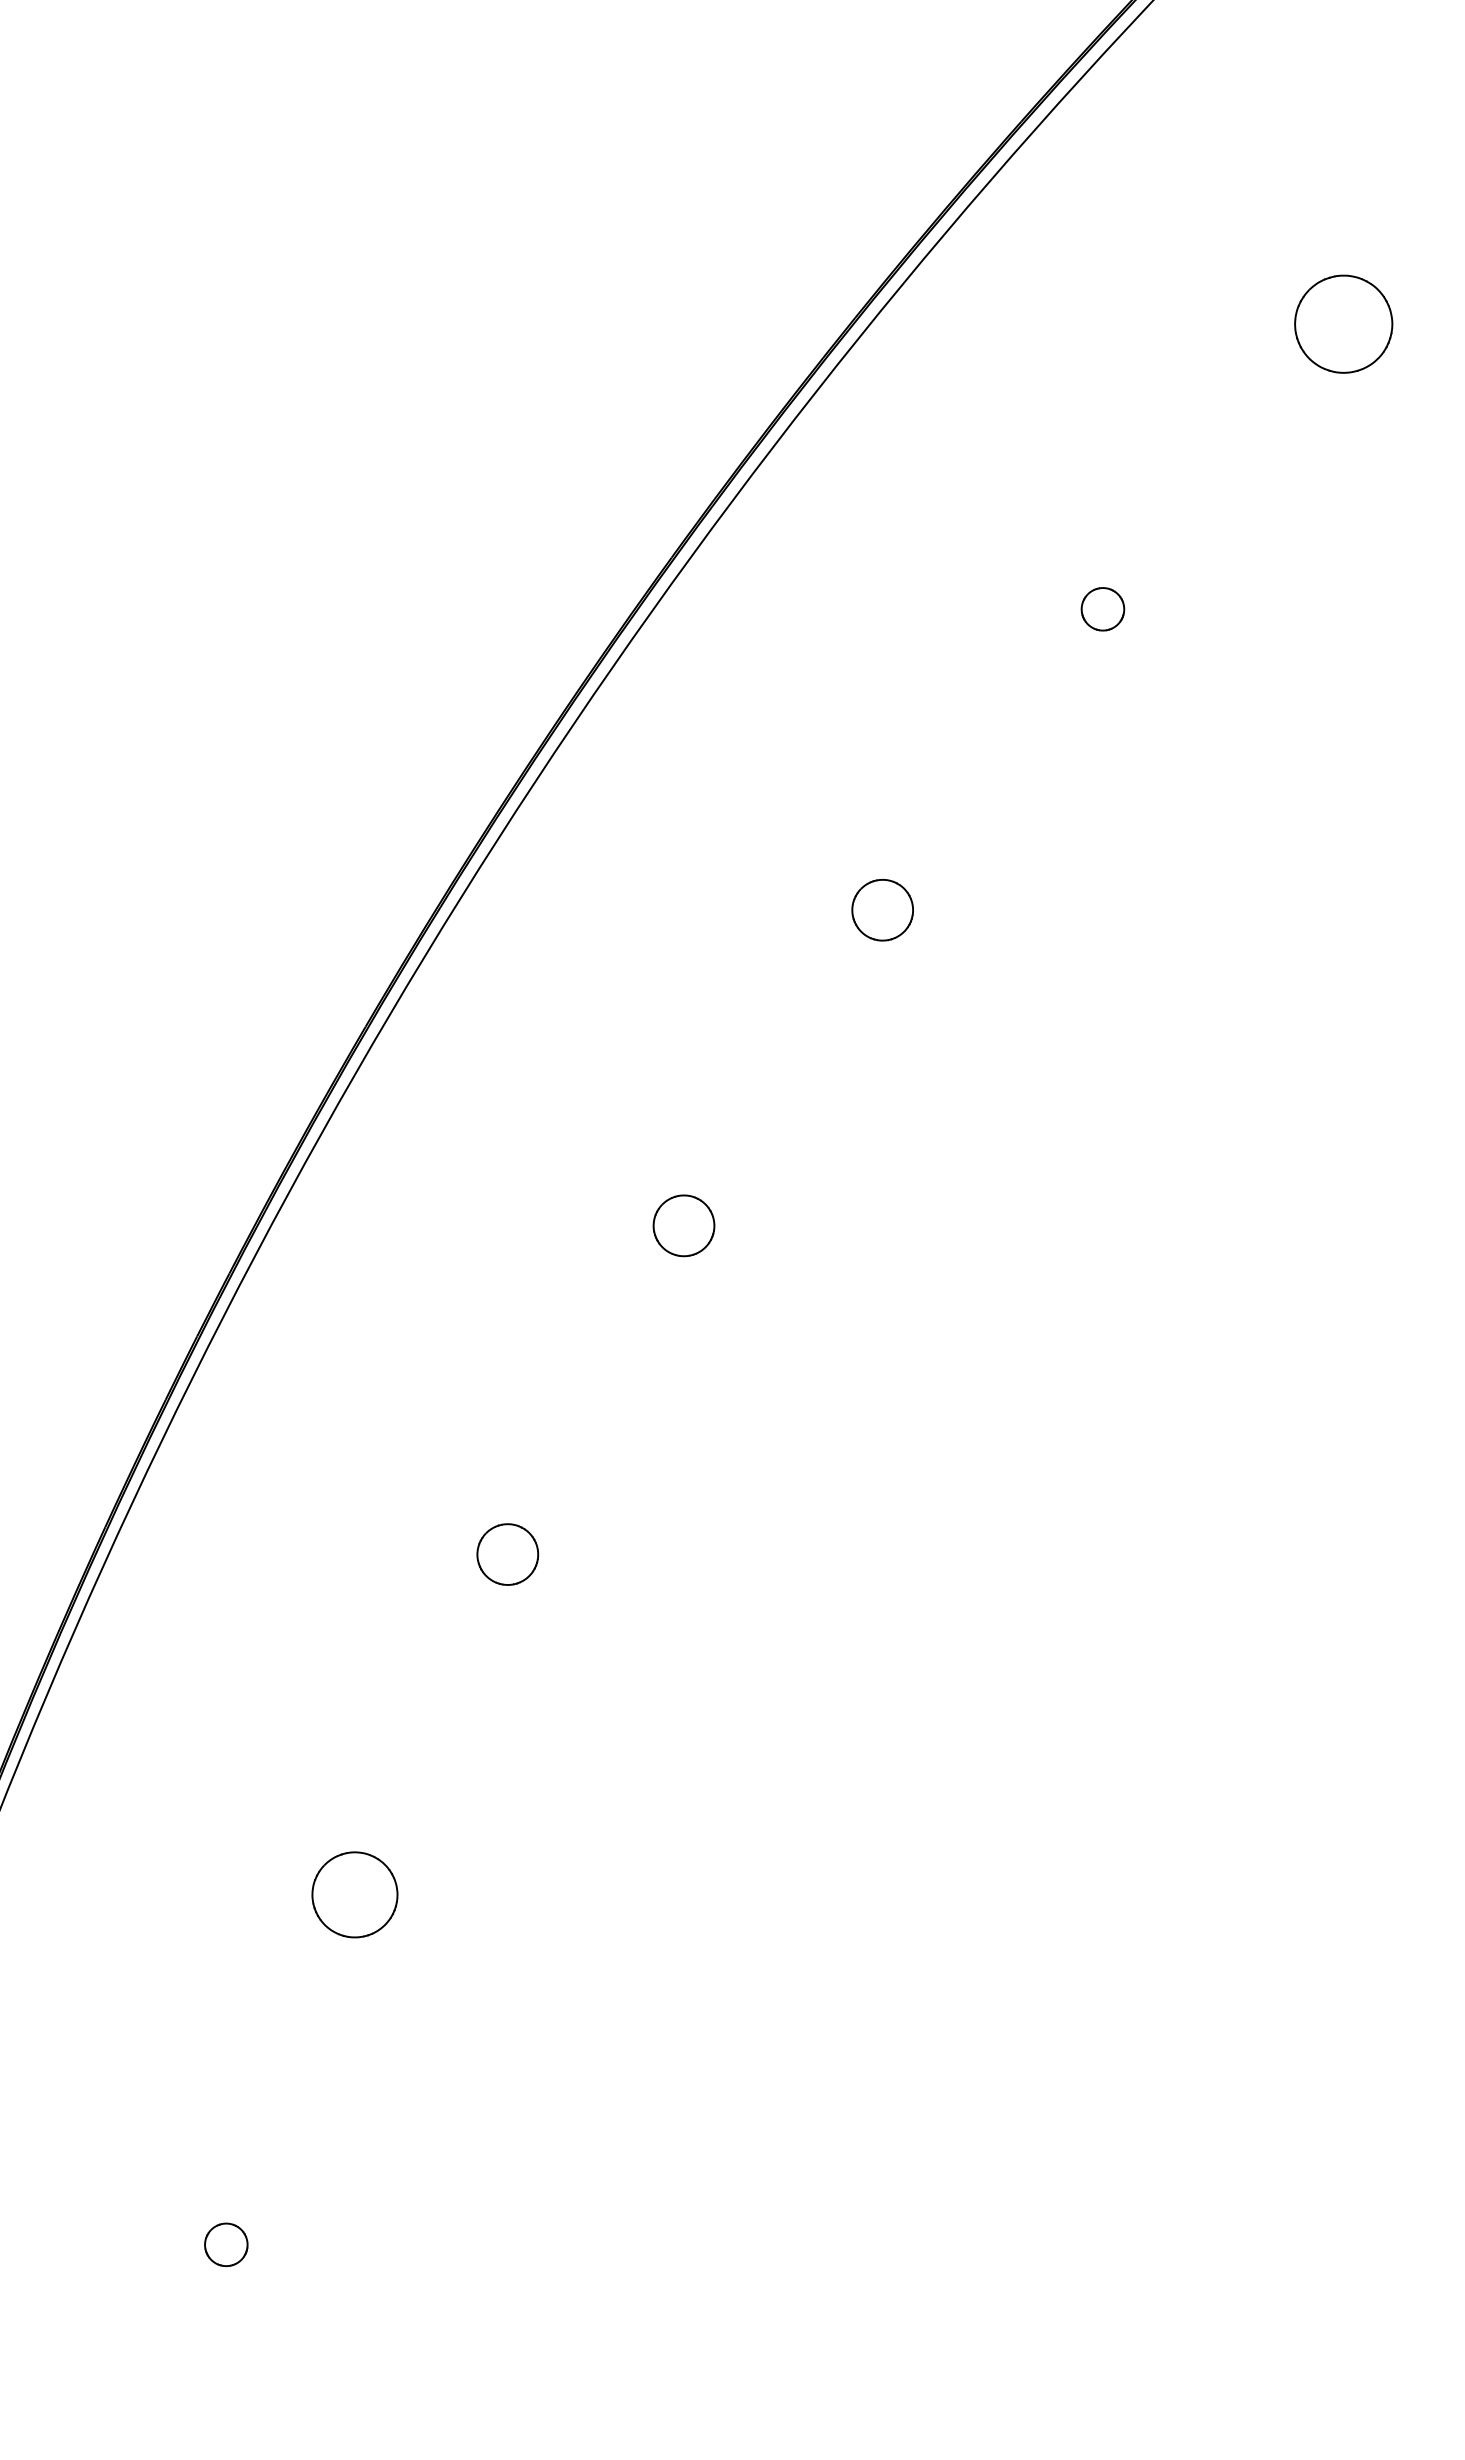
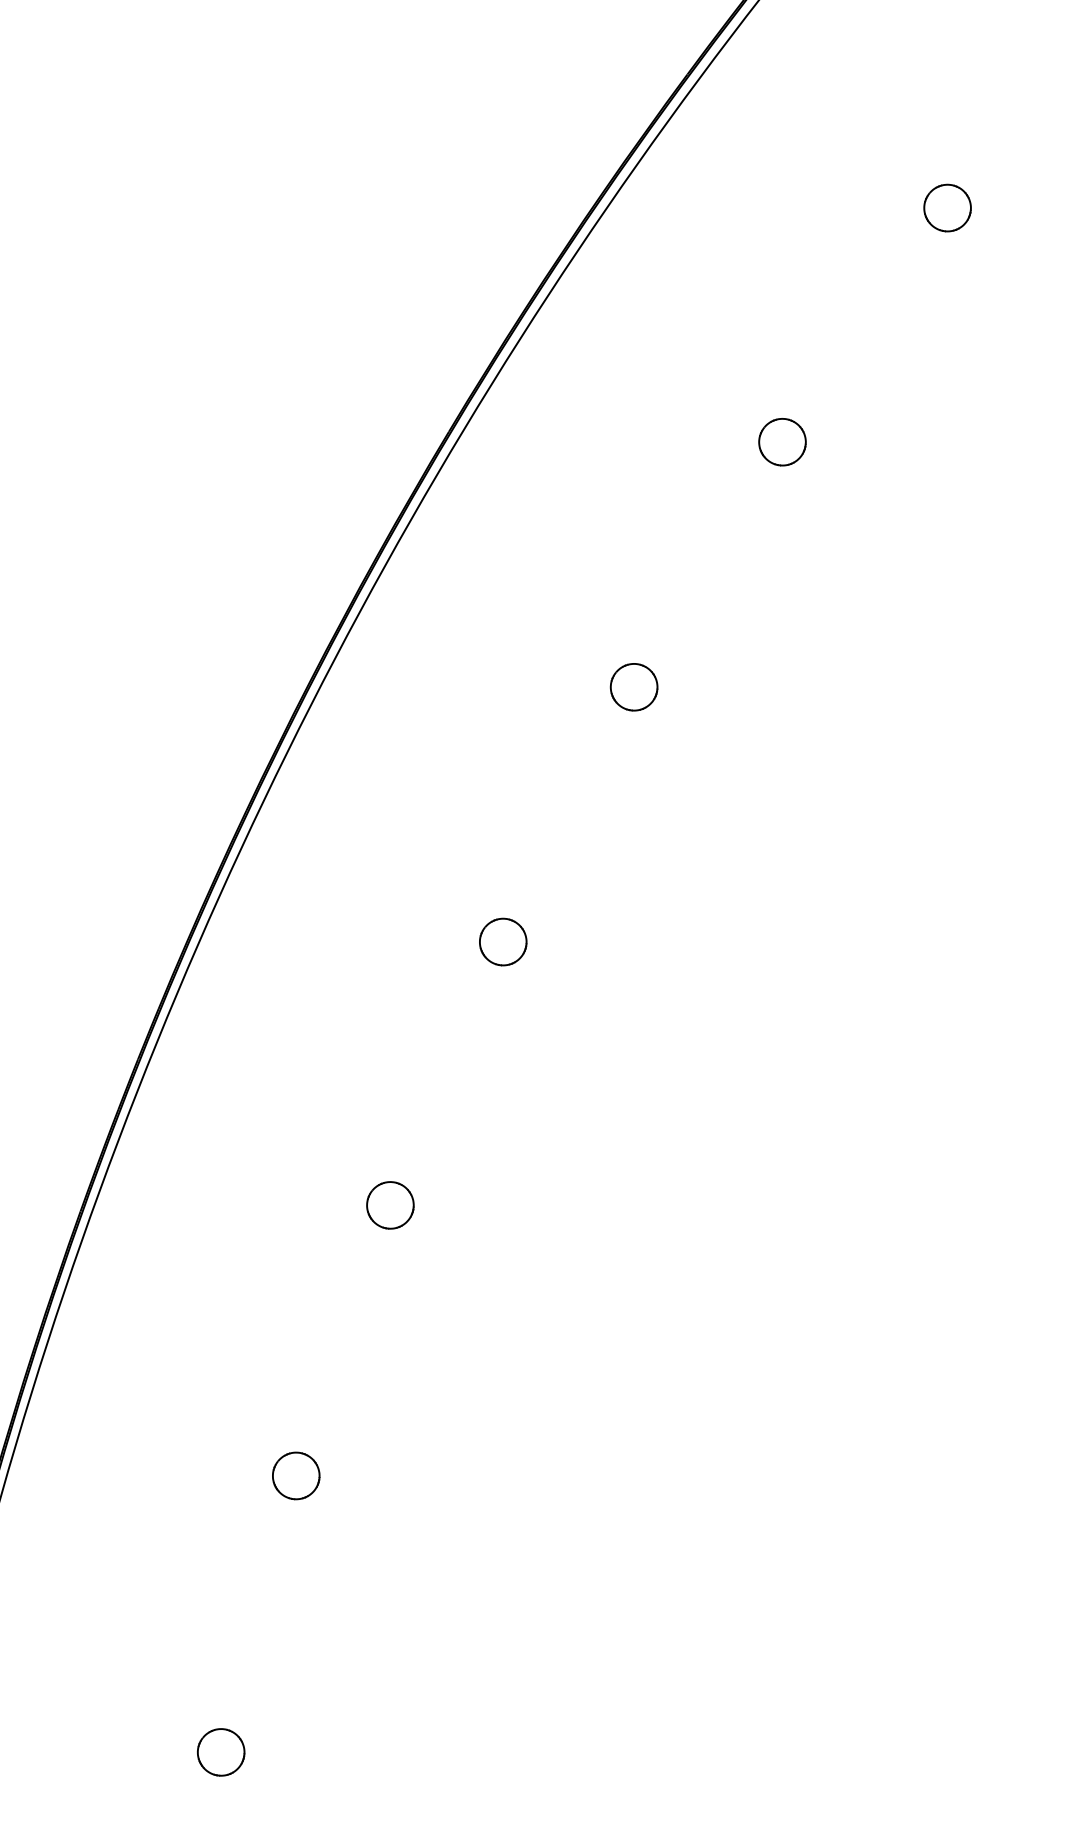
part: (1343, 324) -> (947, 208), size x0.62
part: (1102, 609) -> (782, 442), size x1.43
part: (354, 1894) -> (295, 1475), size x0.71
part: (226, 2244) -> (221, 1752), size x1.43

